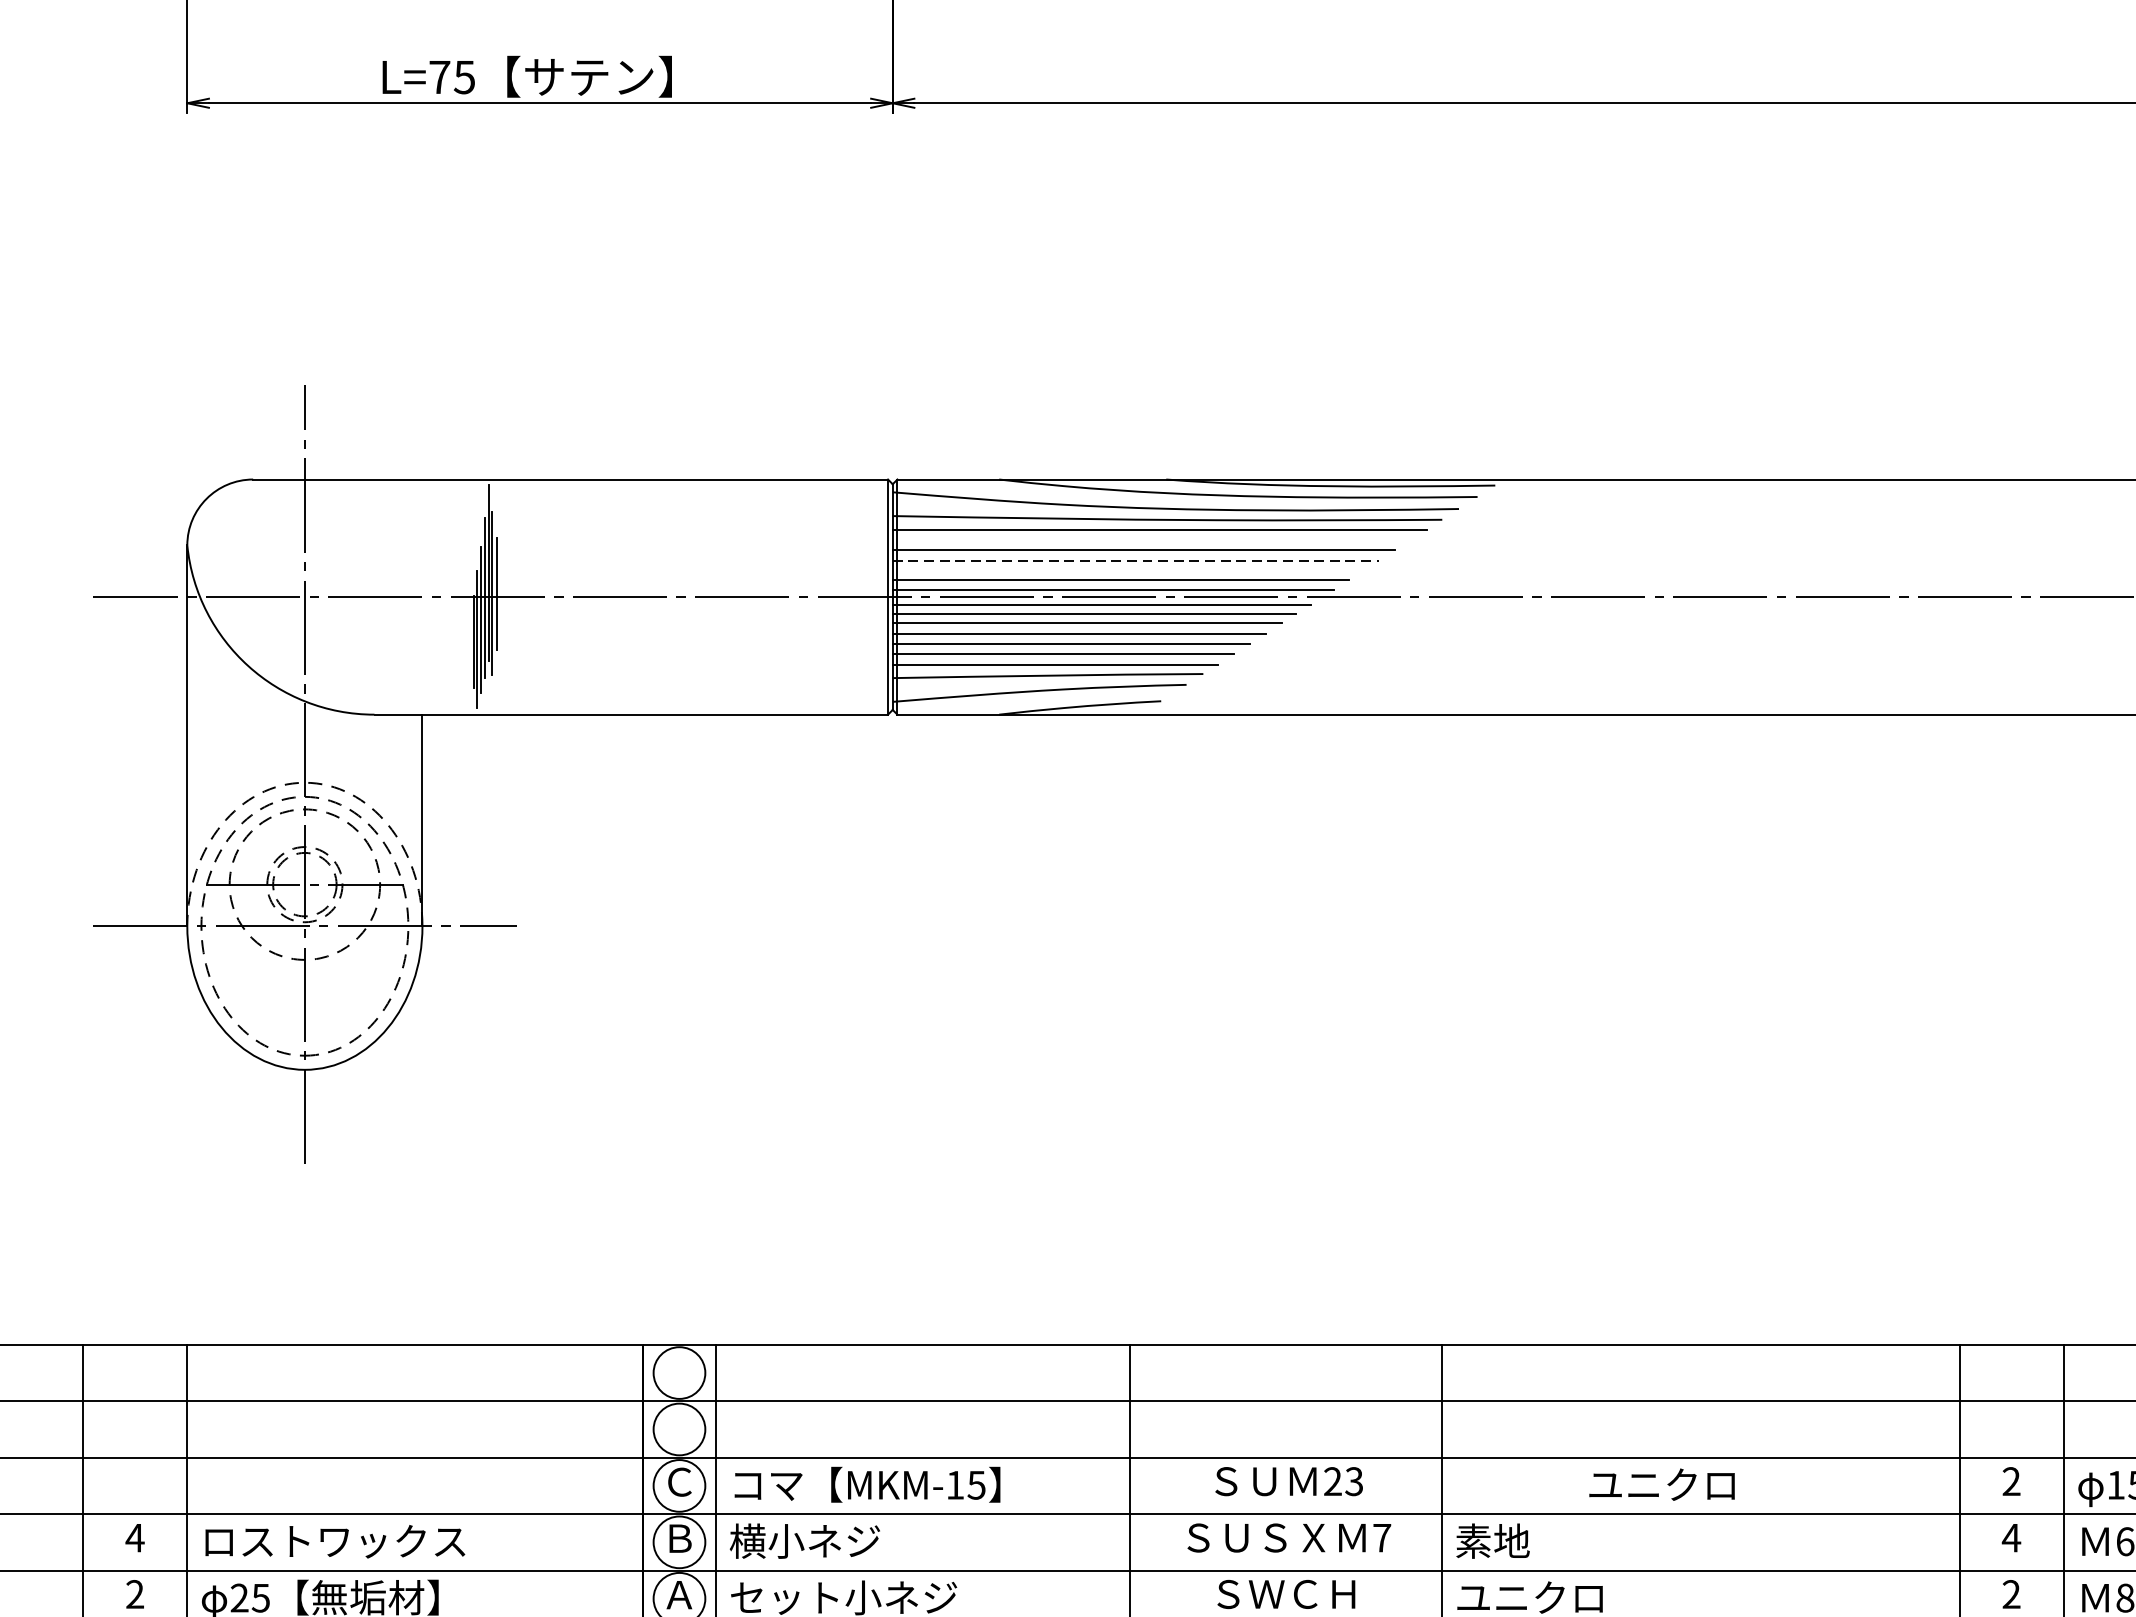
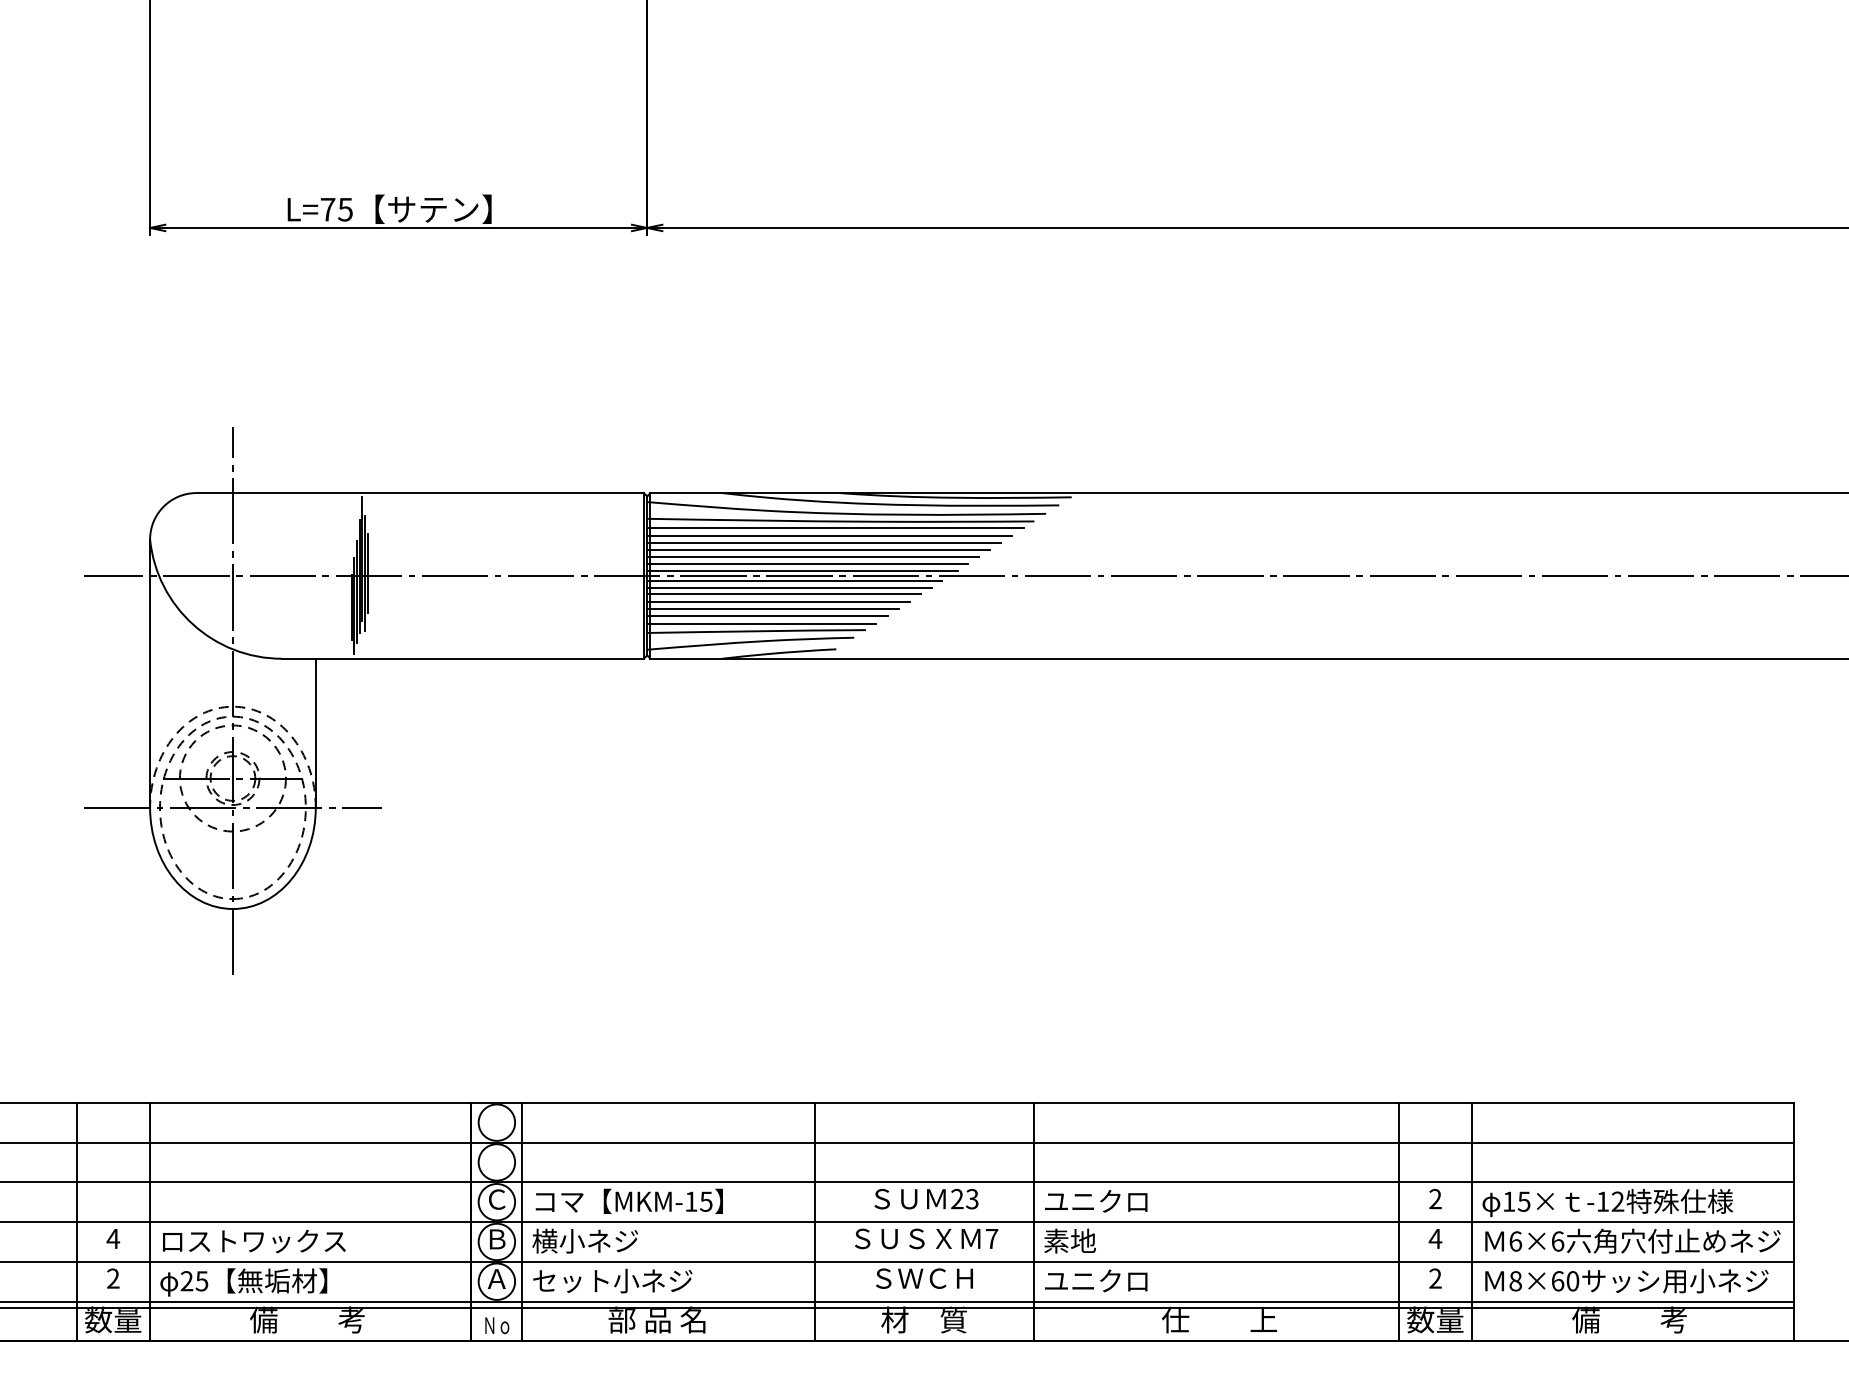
line: (1151, 539) -> (829, 535), added
line: (1137, 561) -> (819, 550), dashed -> solid
line: (1127, 570) -> (812, 557), added
text: (1662, 1484) -> (1096, 1201), moved

